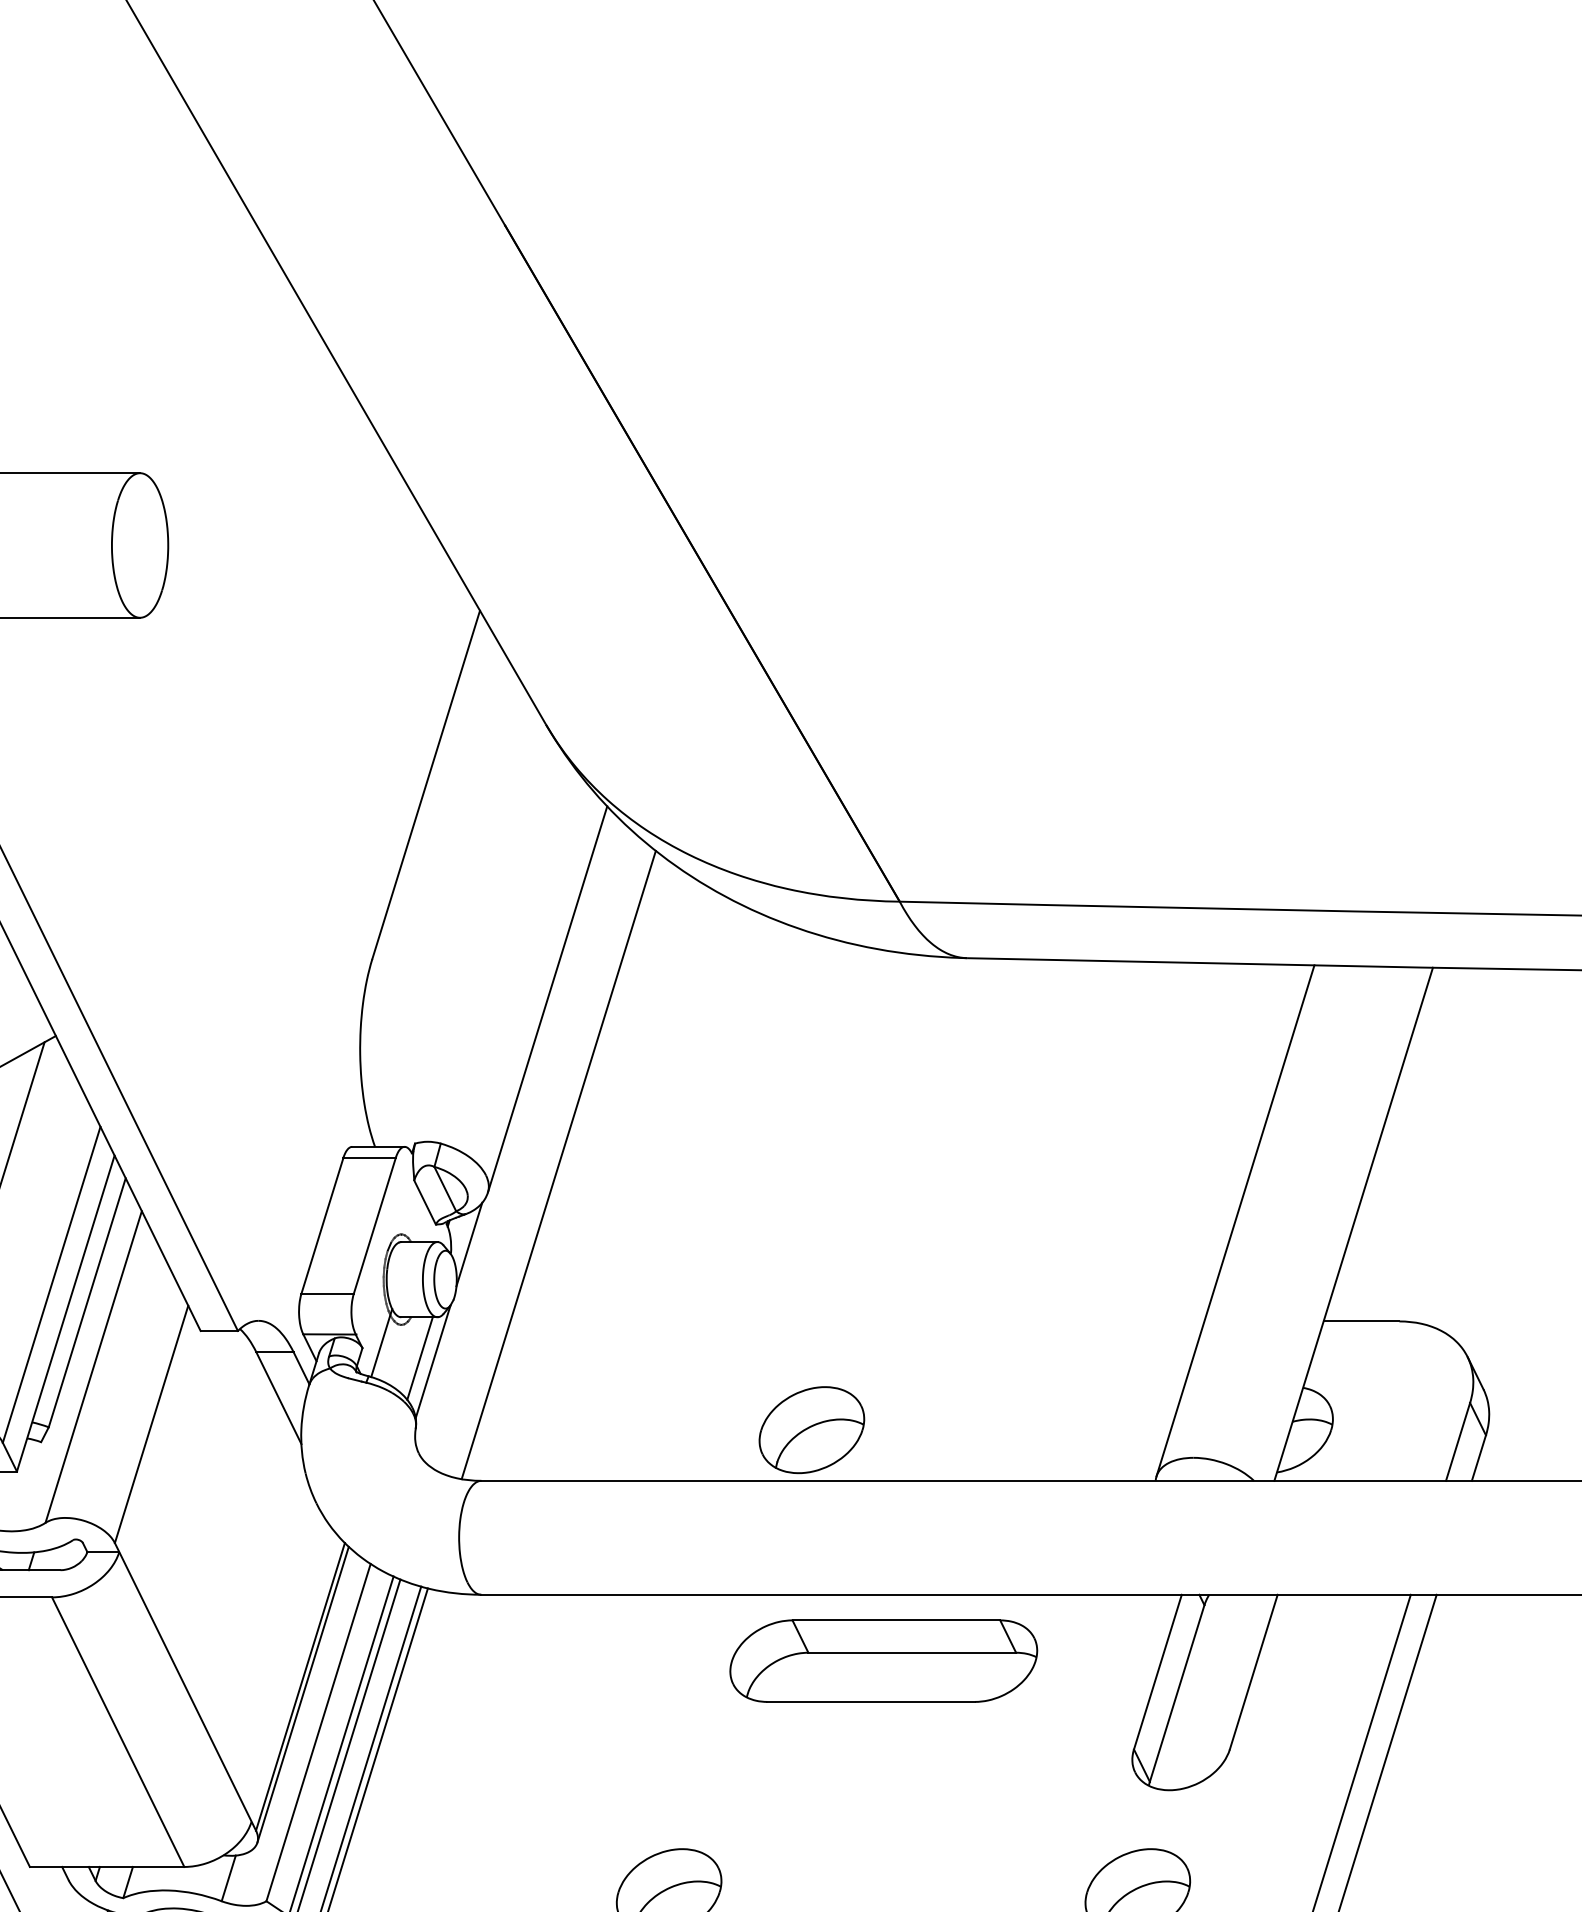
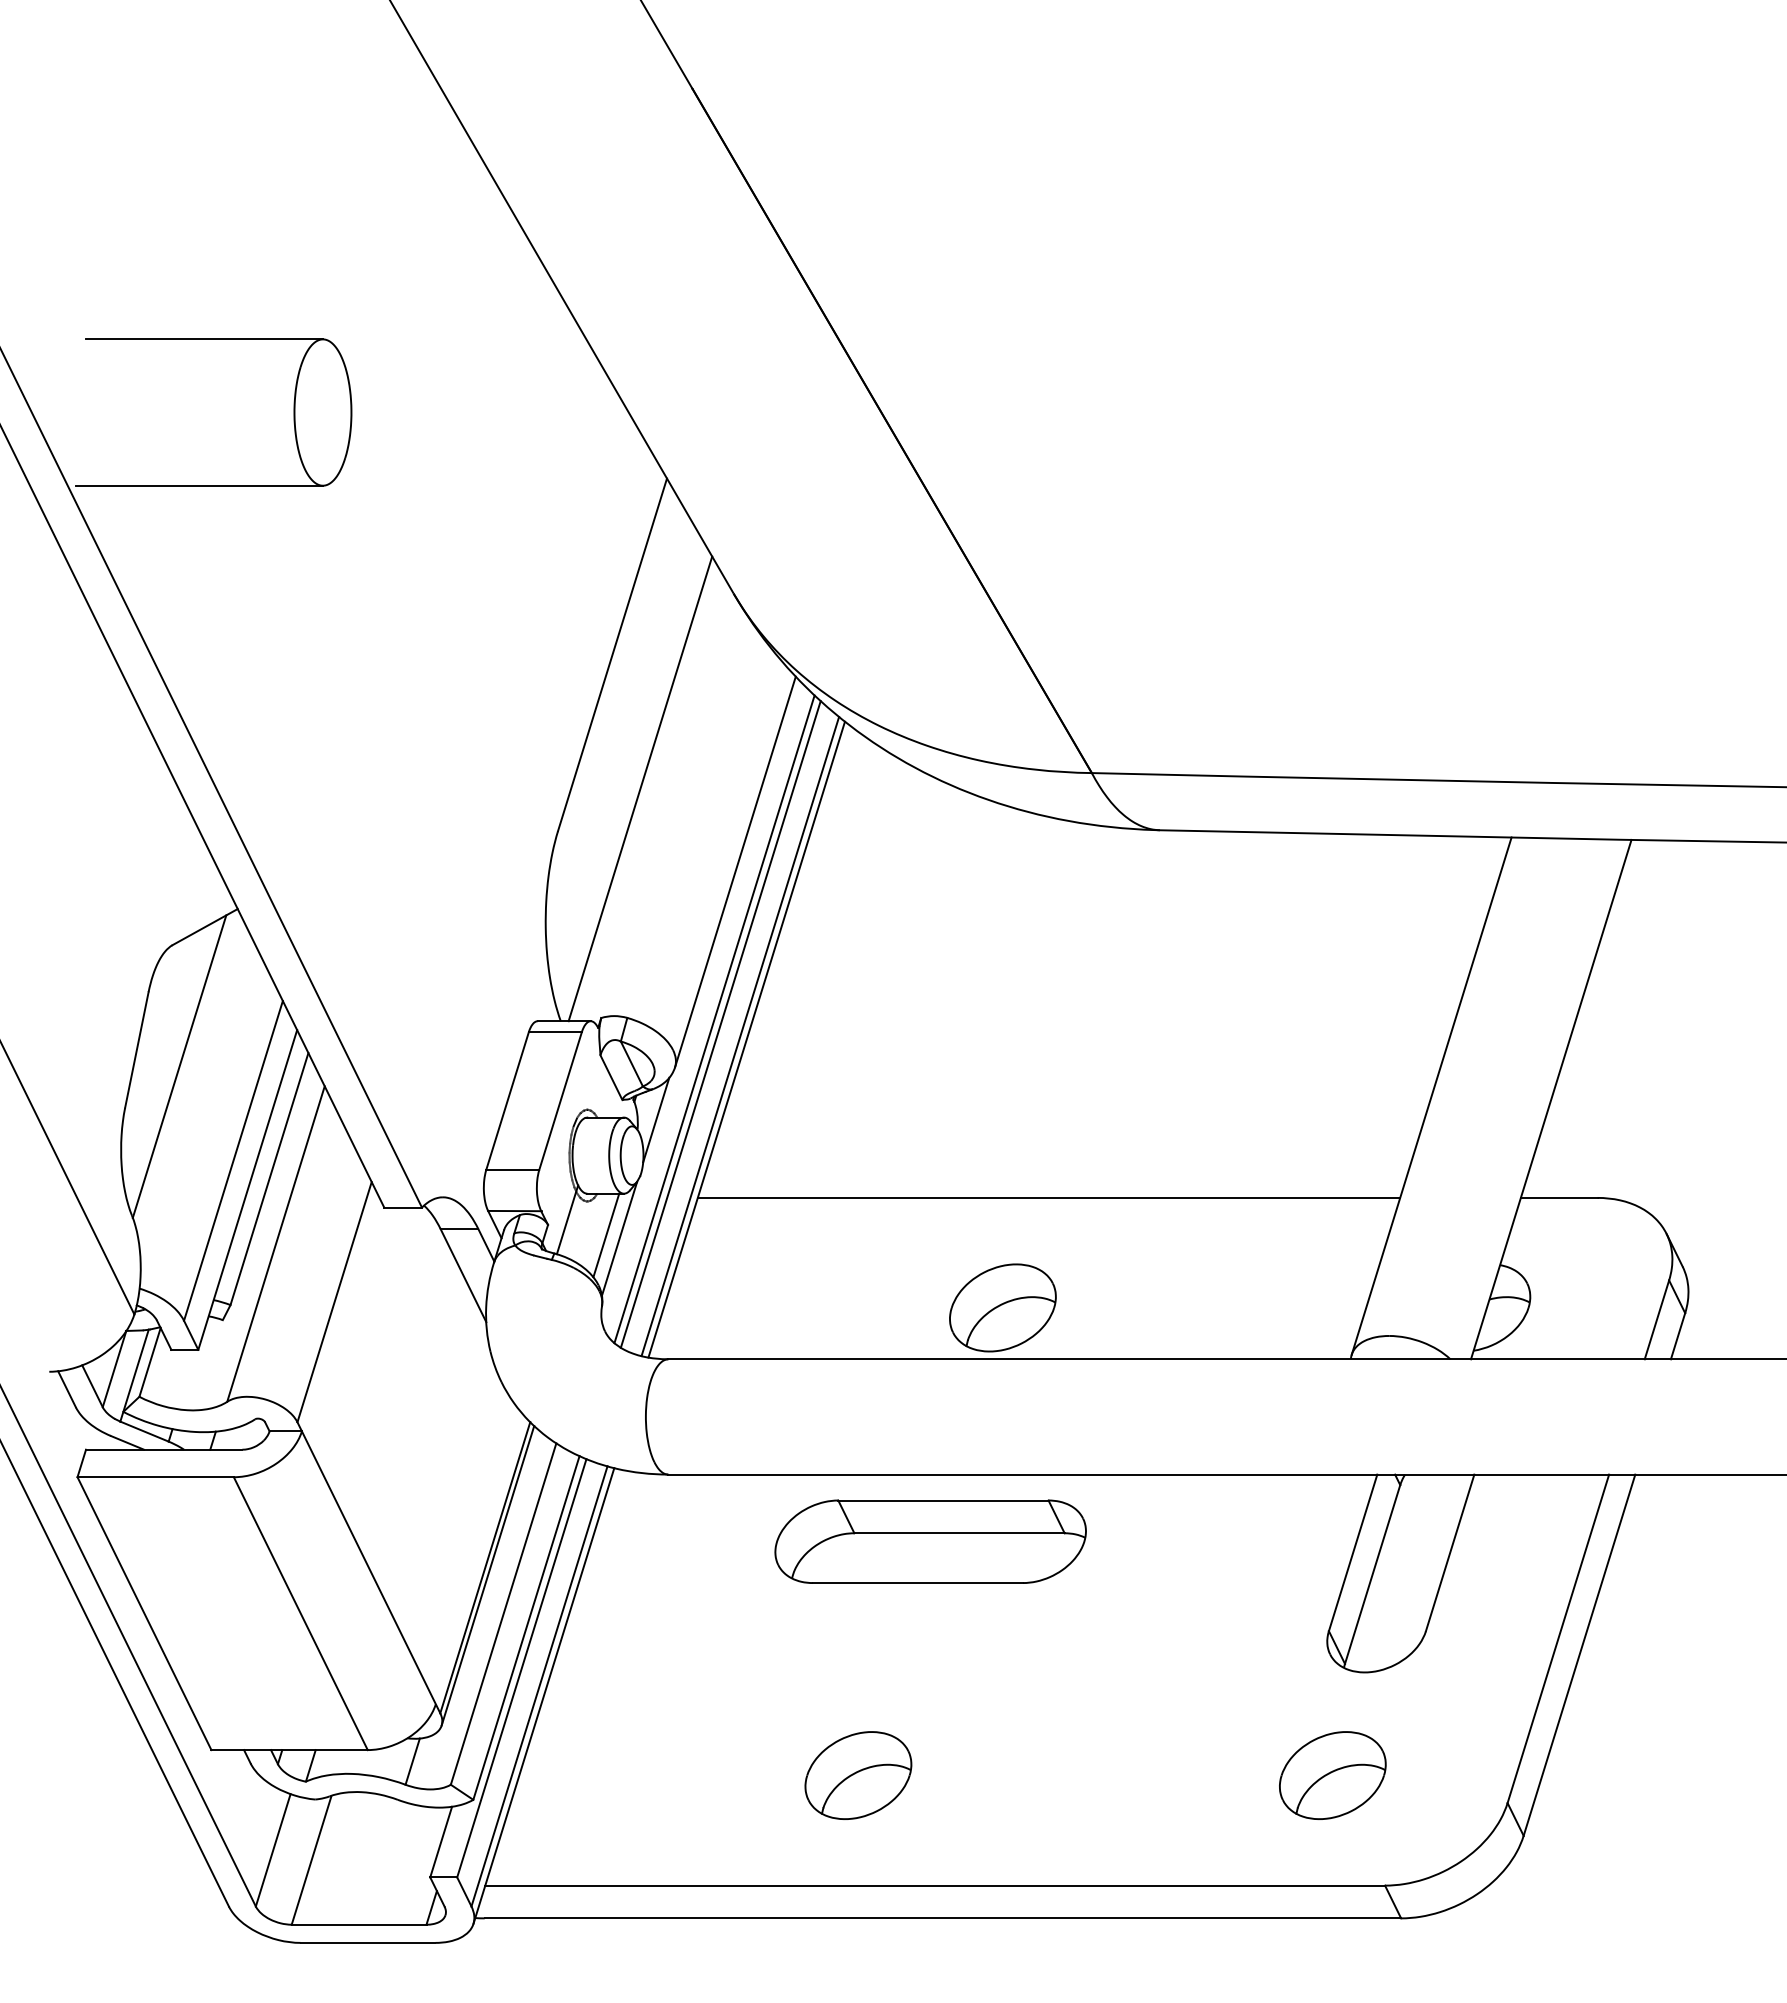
line: (453, 916) -> (640, 788), added
line: (526, 1145) -> (714, 1019), added
line: (532, 1150) -> (720, 1024), added
line: (552, 1161) -> (740, 1036), added
line: (856, 1321) -> (1048, 1197), added
part: (883, 1660) -> (930, 1541), moved

